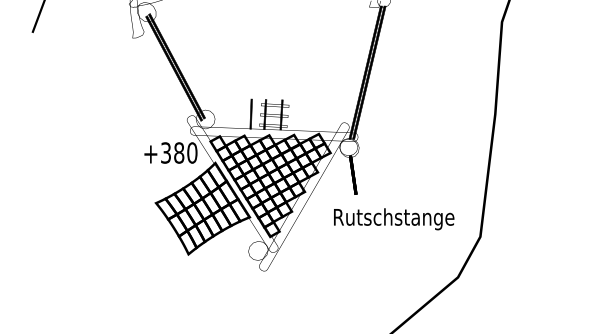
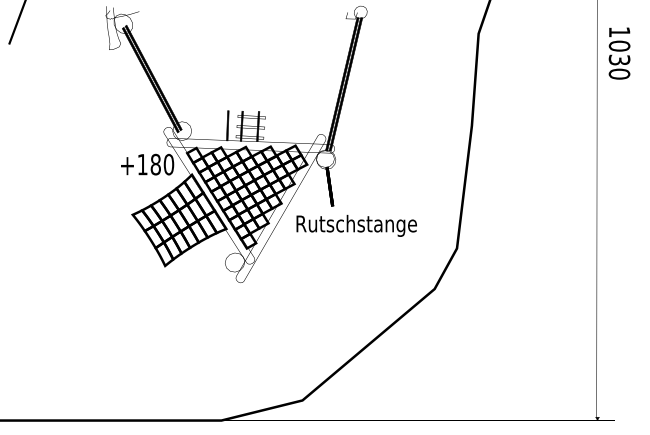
text: (165, 152) -> (142, 164), +380 -> +180
text: (393, 218) -> (356, 225), moved

